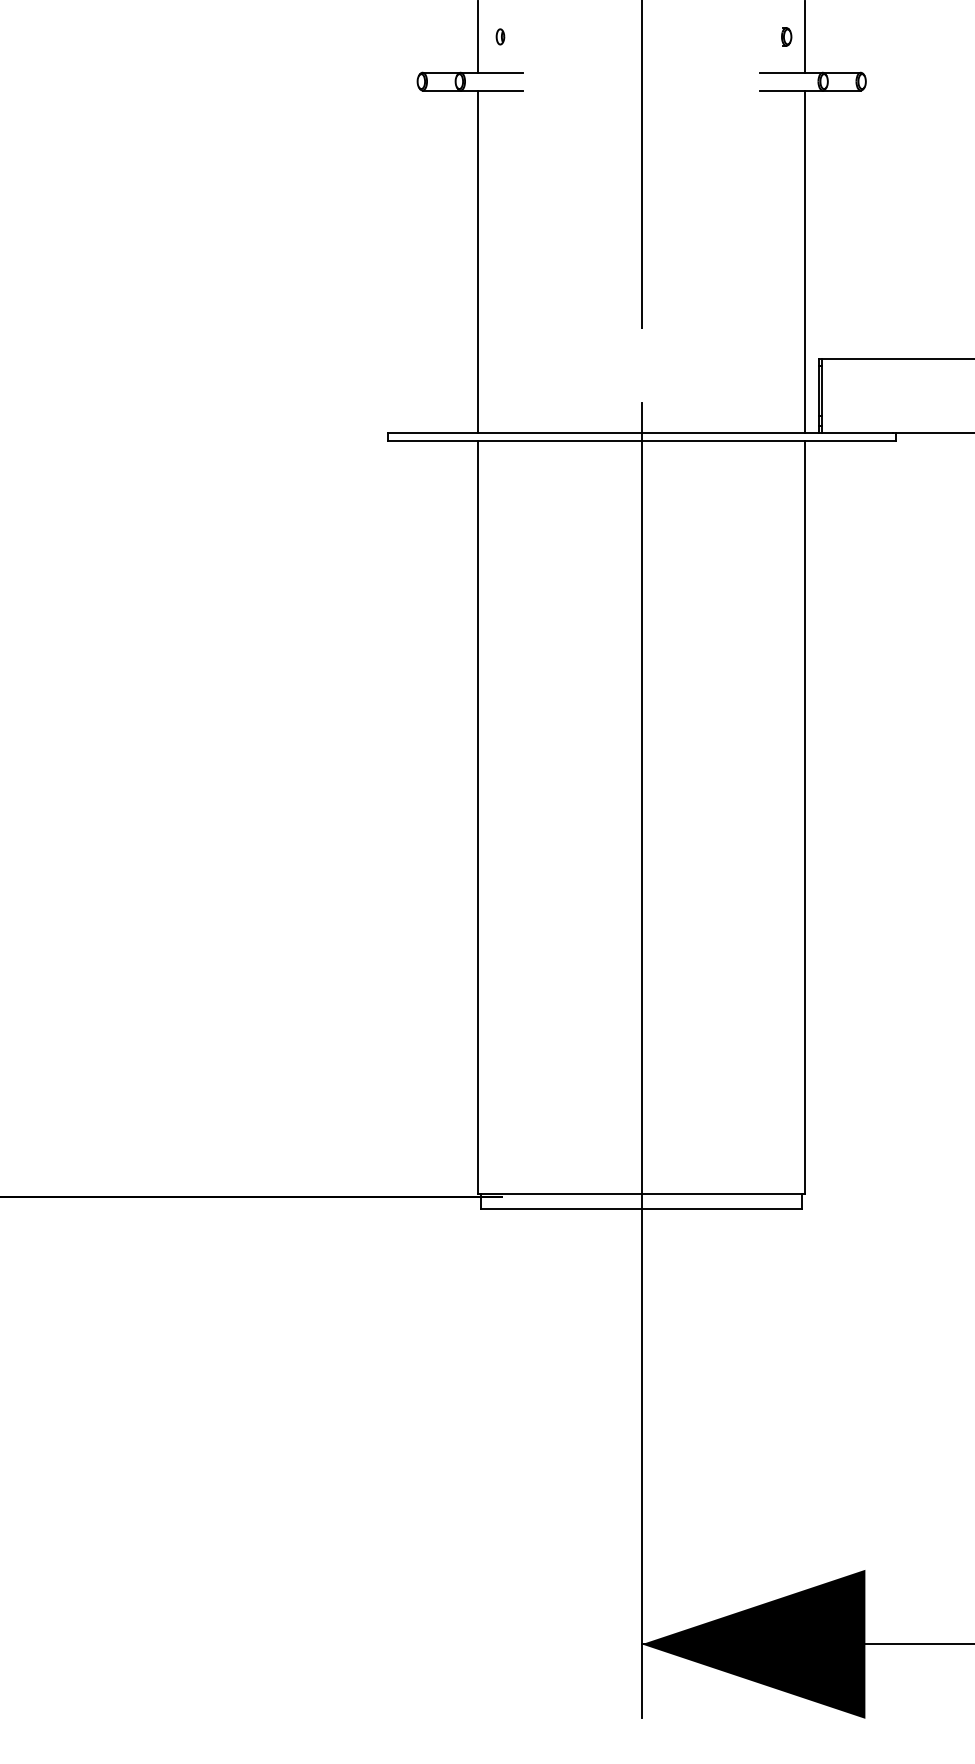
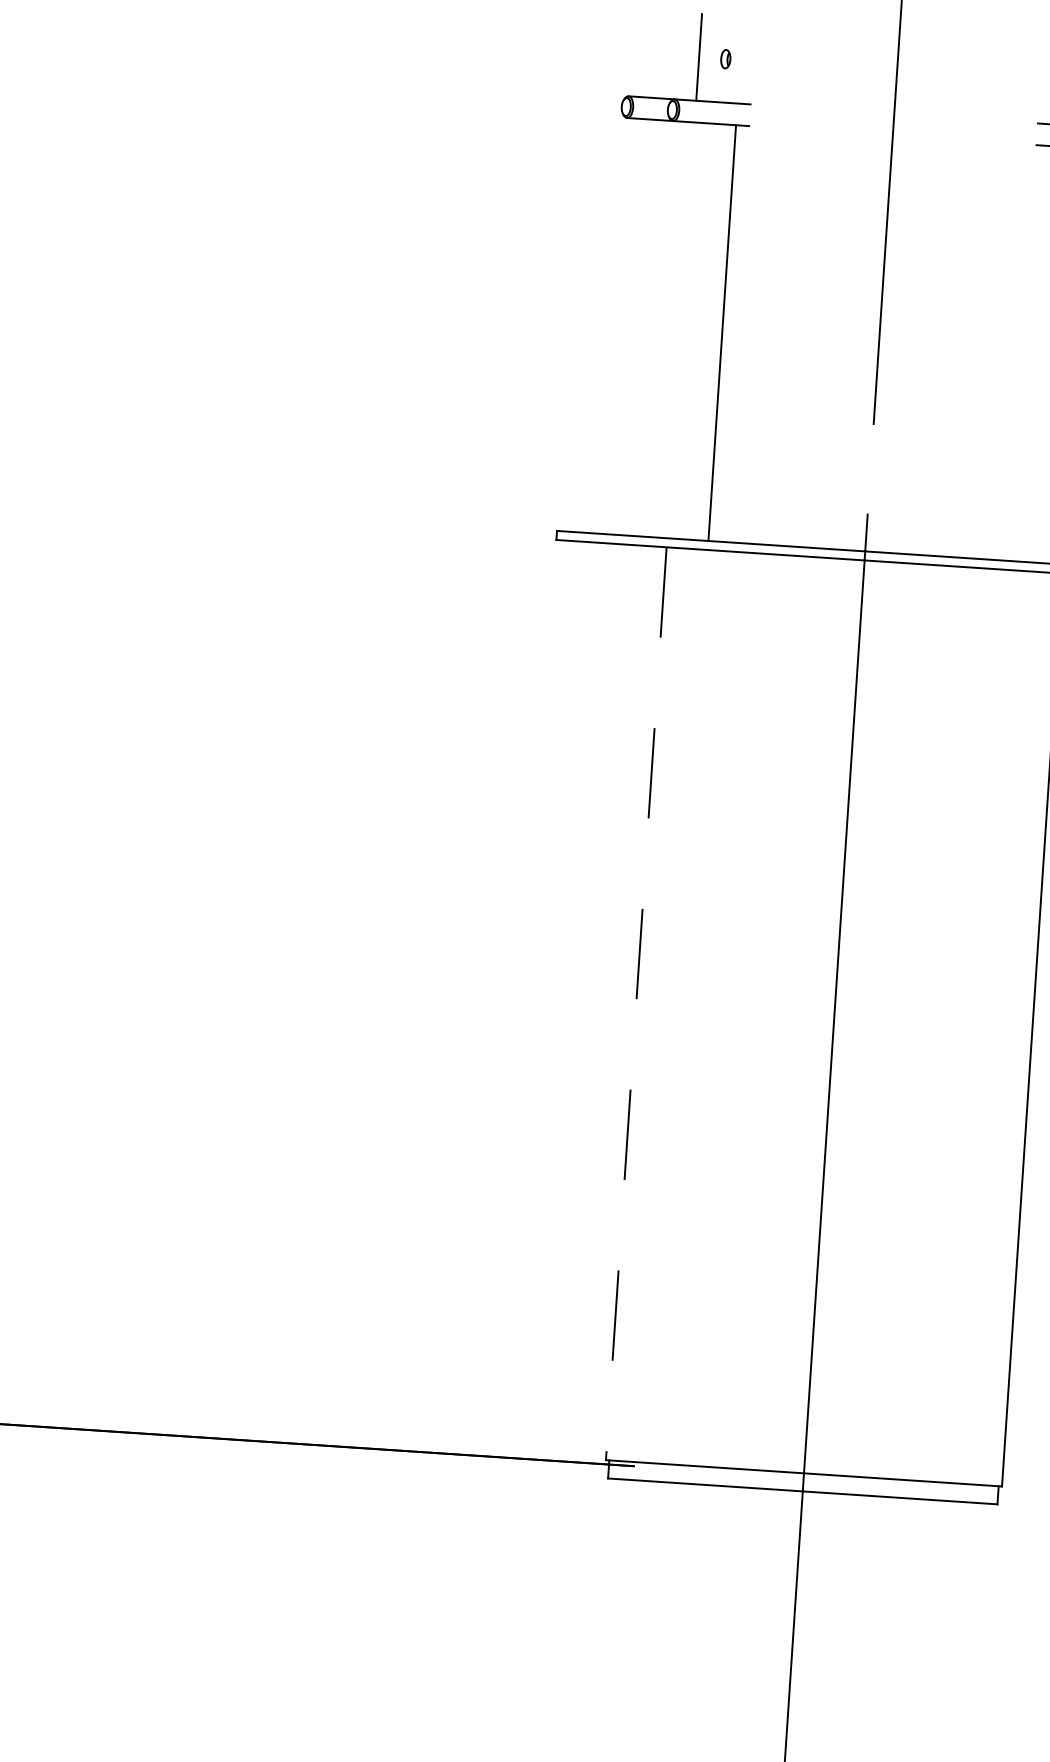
line: (478, 261) -> (722, 332), moved
line: (478, 817) -> (636, 1004), solid -> dashed

